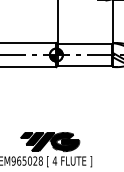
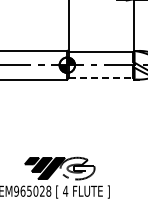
line: (85, 66) -> (101, 78), solid -> dashed
fill: (64, 141) -> (77, 168), removed

